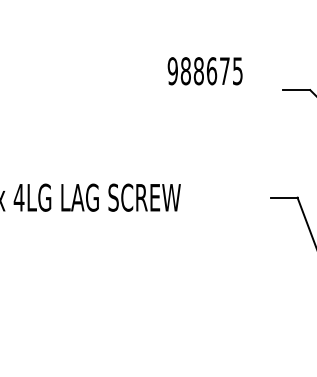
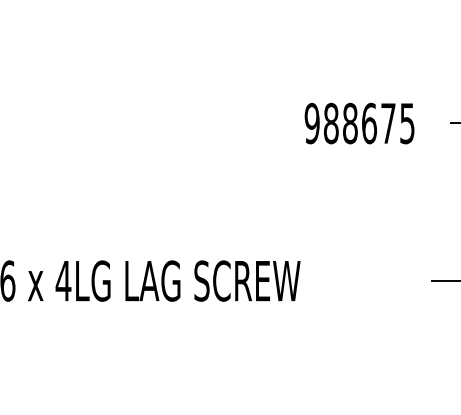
text: (204, 71) -> (358, 123), moved

